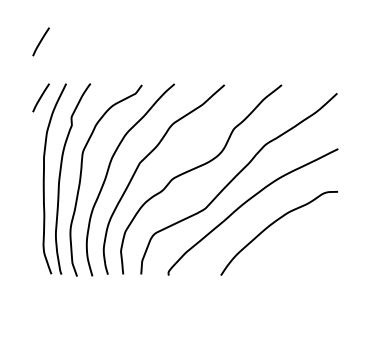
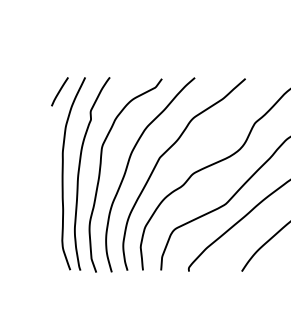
line: (40, 41) -> (59, 34), removed

